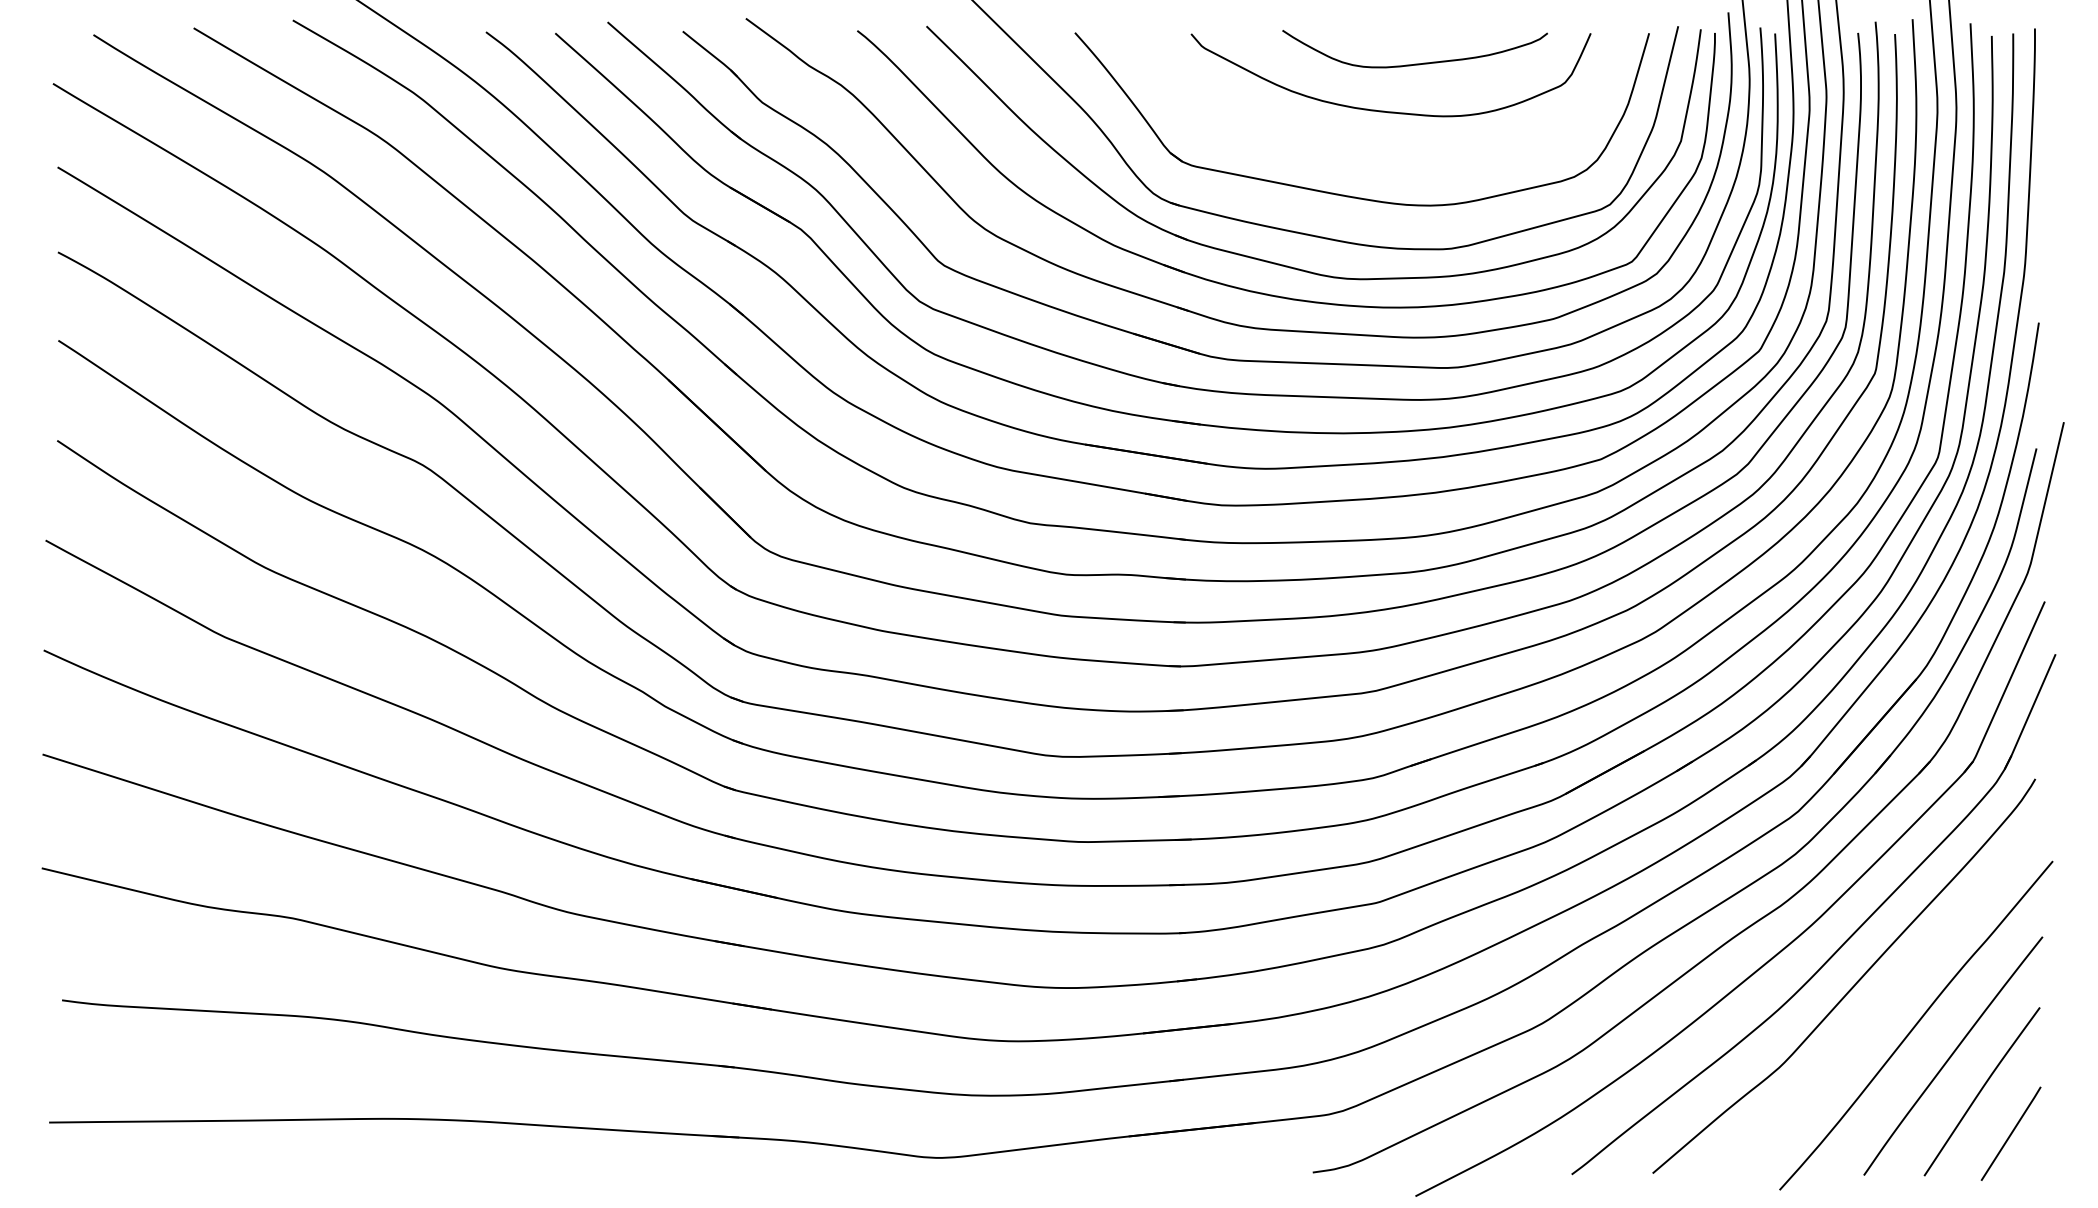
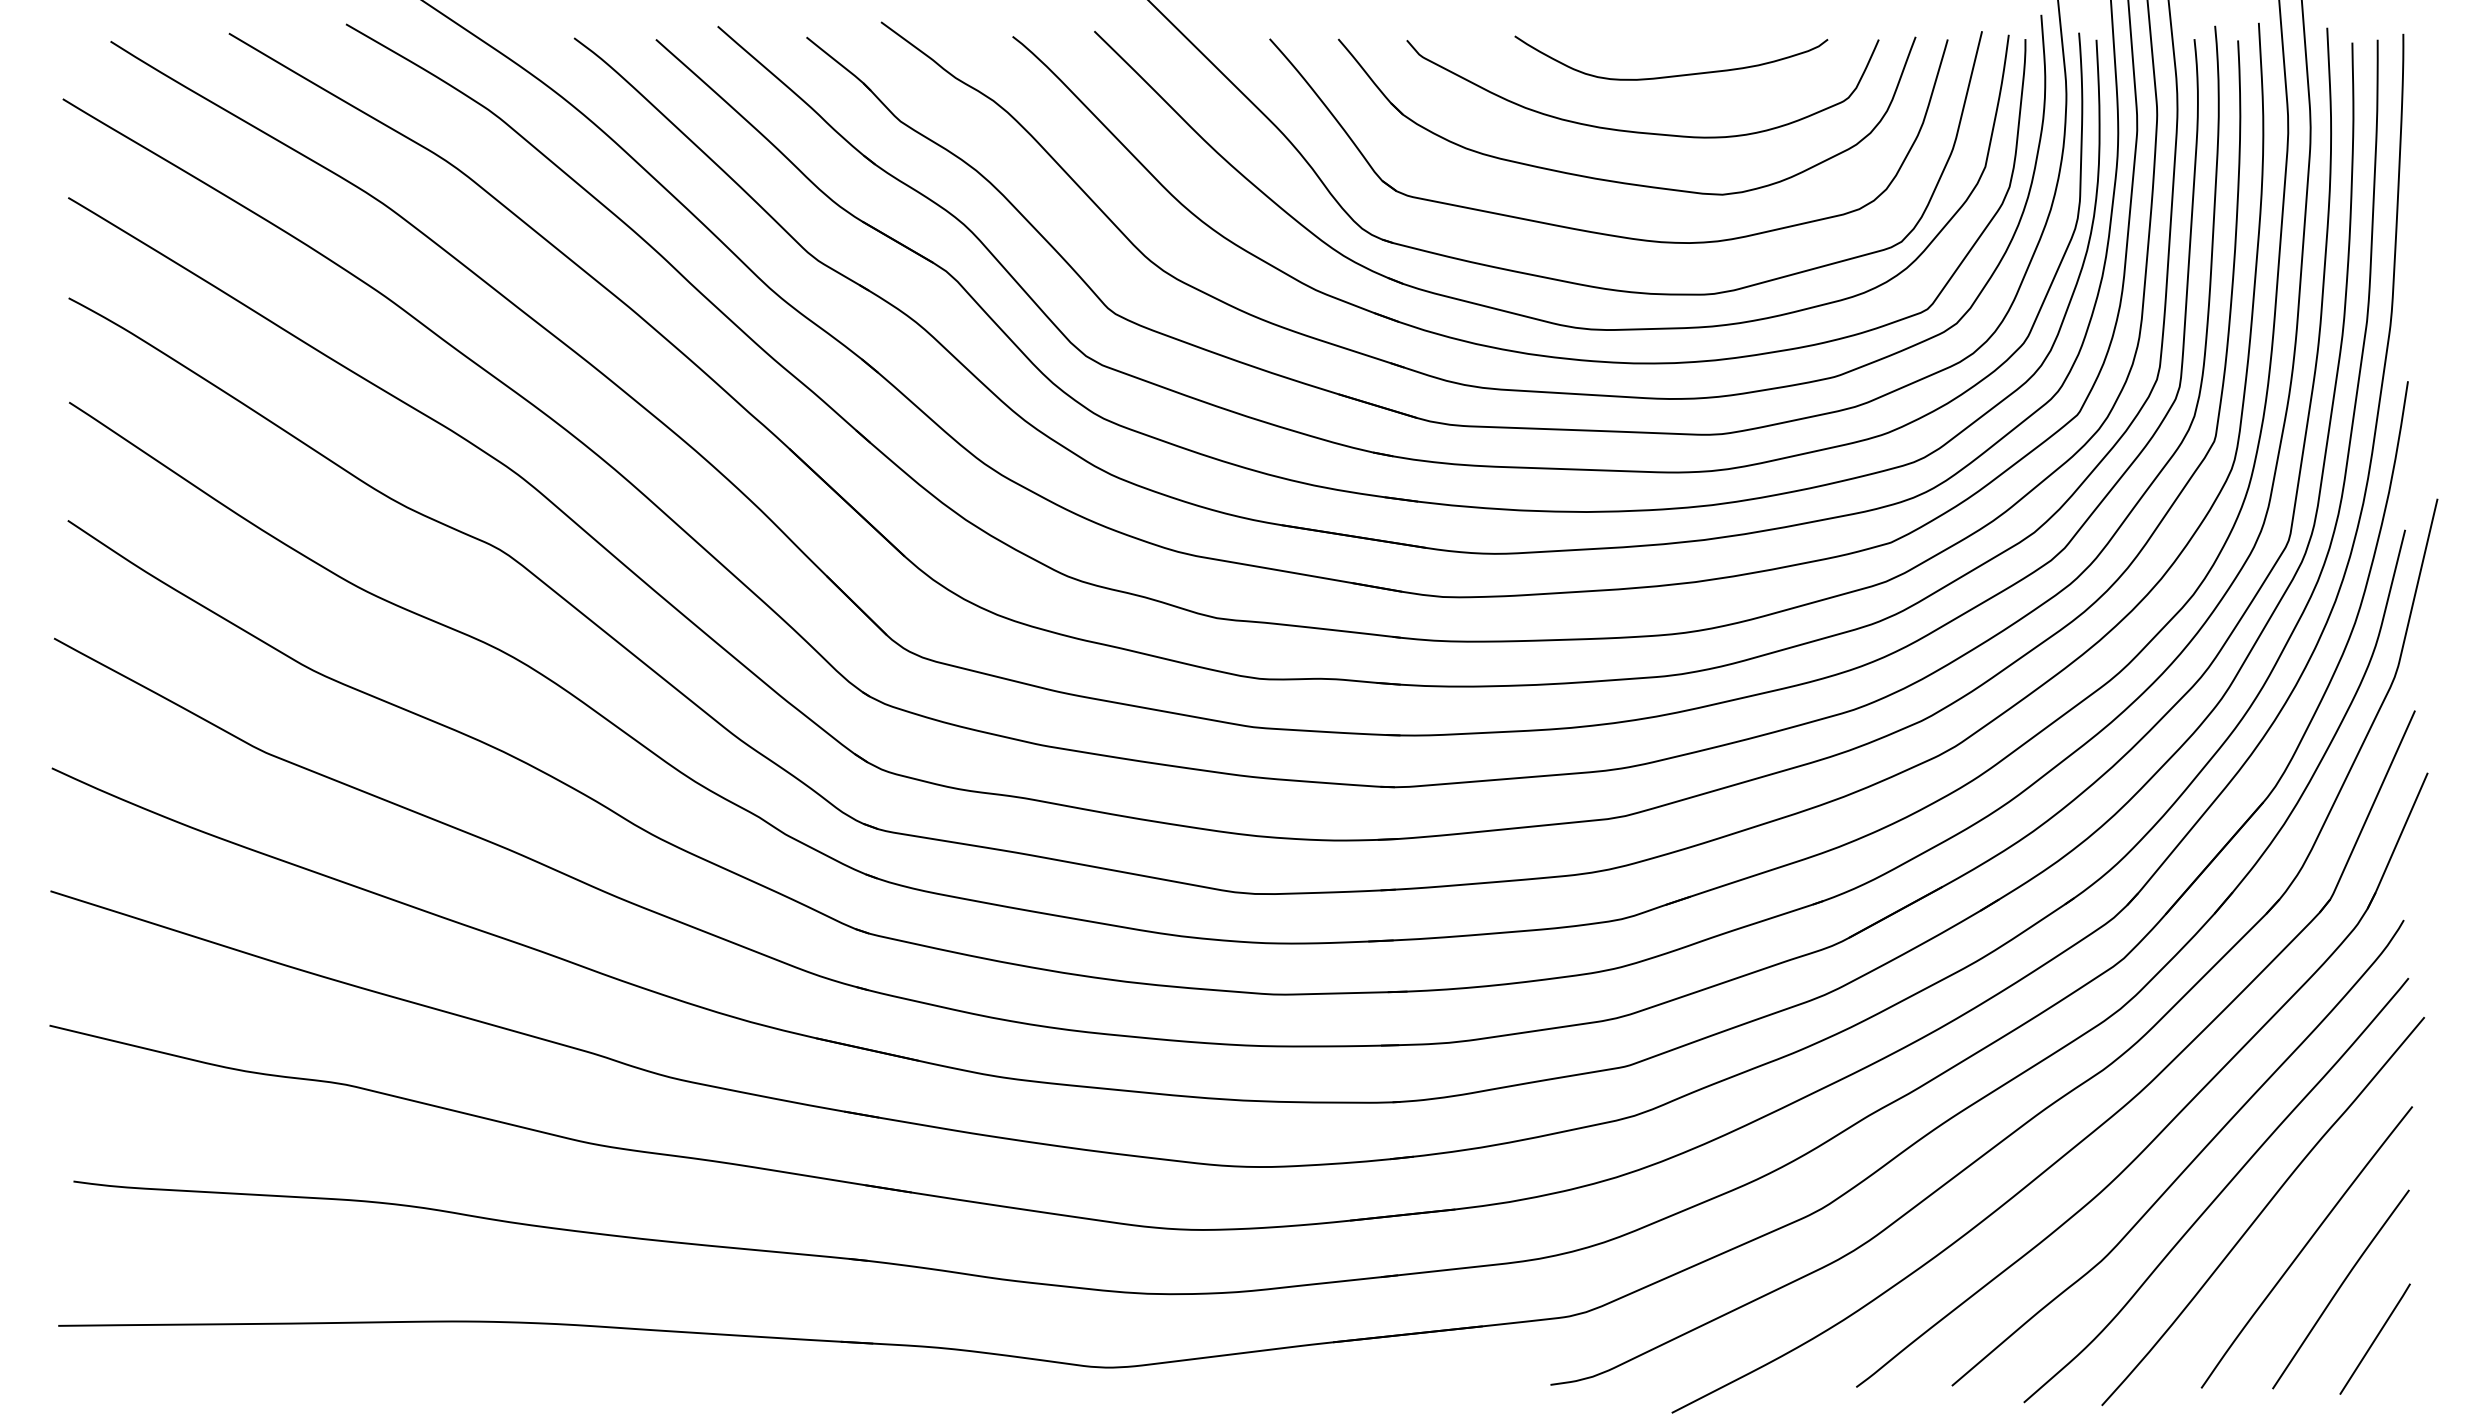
part: (1366, 152) -> (1614, 180), added
curve: (1879, 1009) -> (2219, 1192), added

